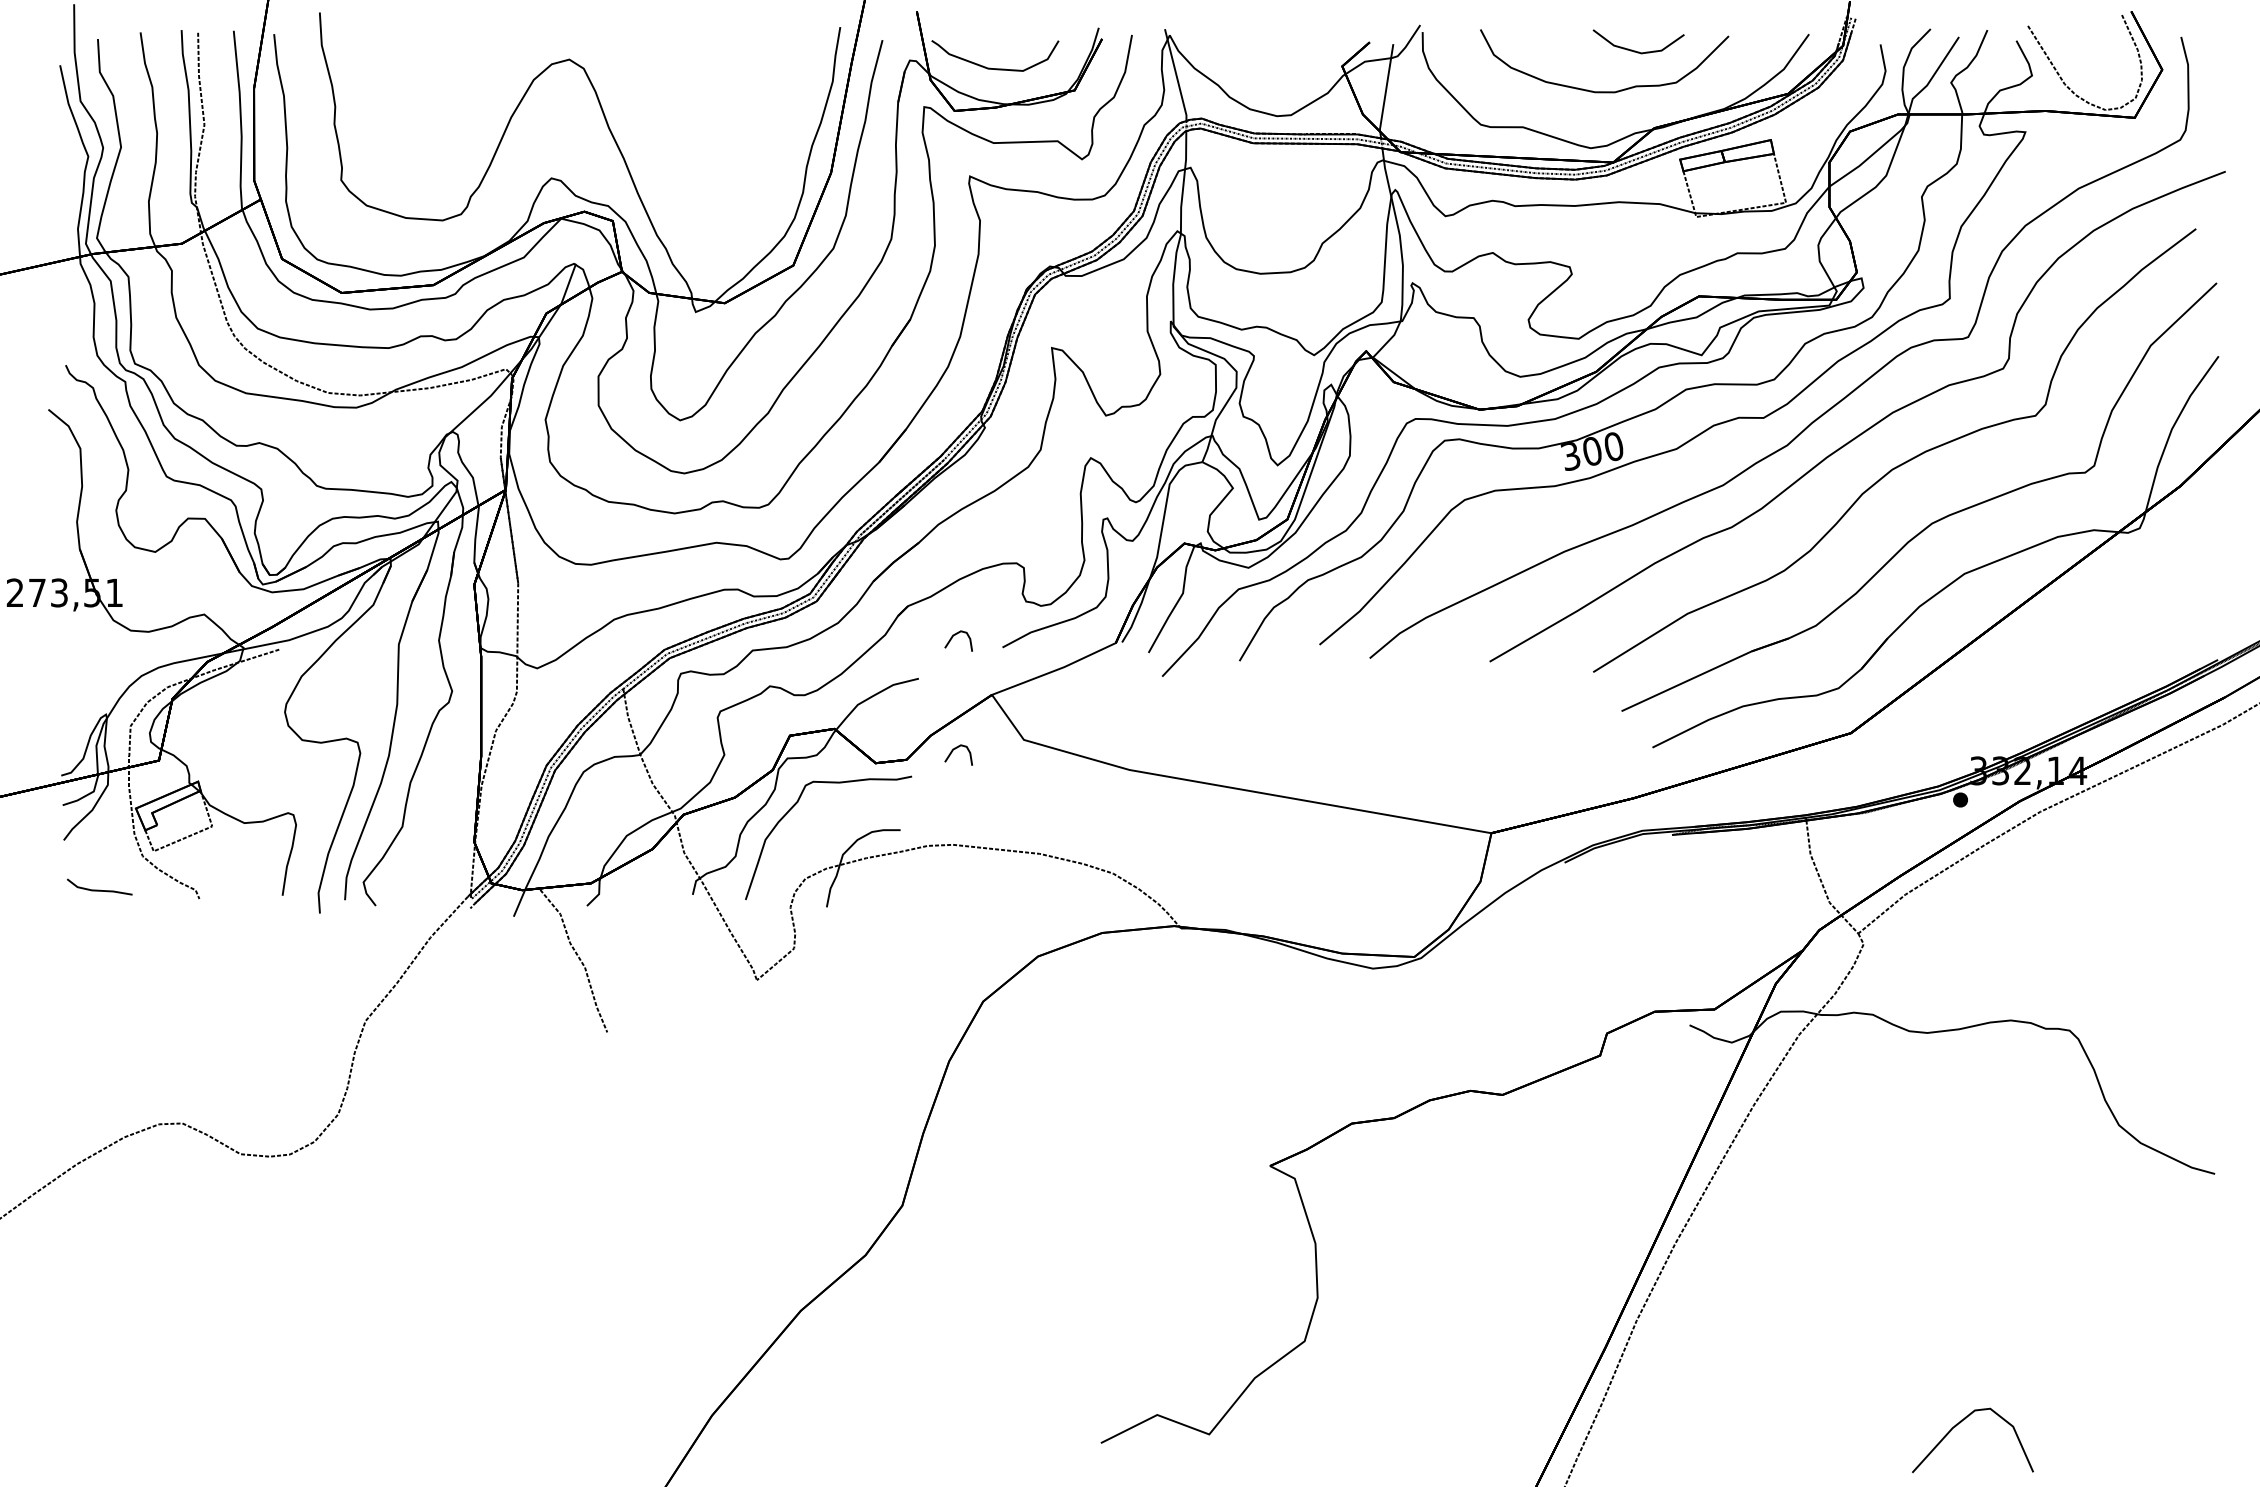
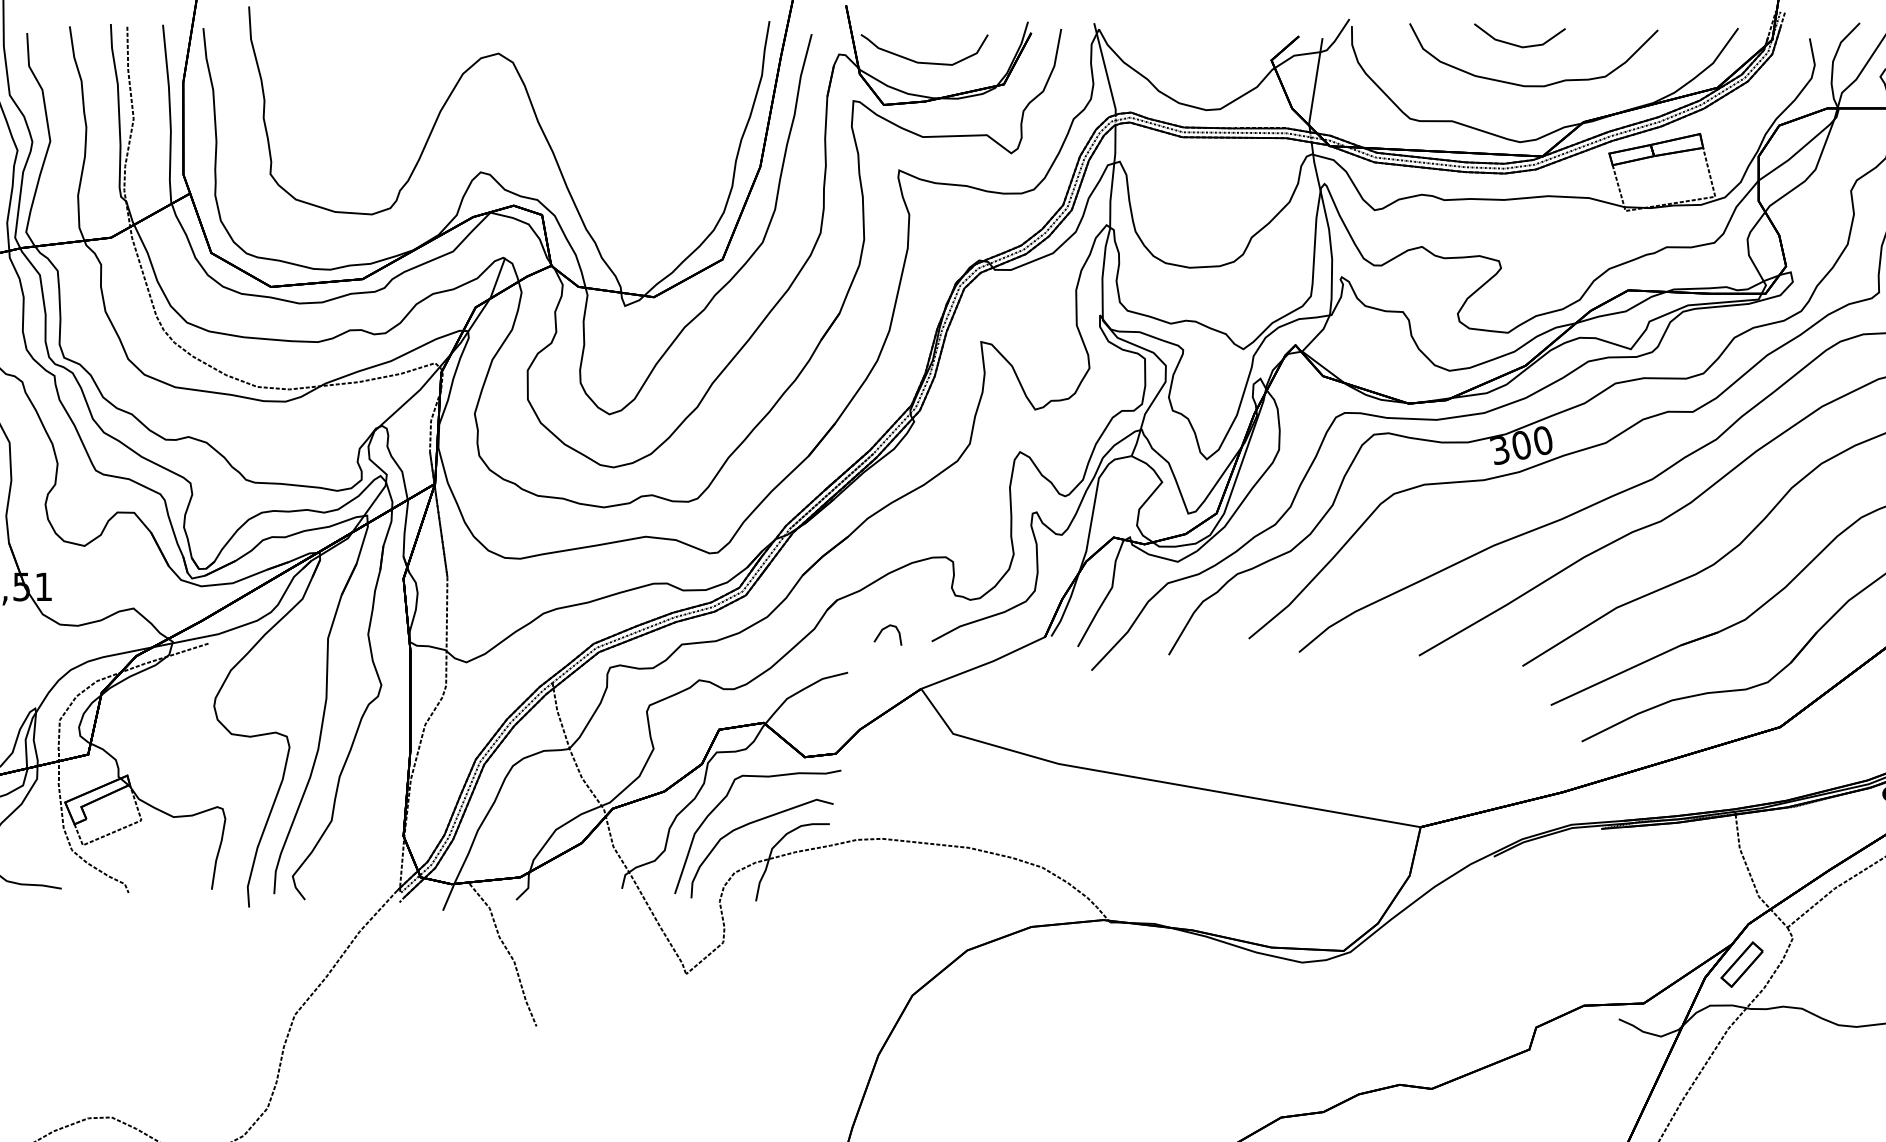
line: (1635, 50) -> (1516, 44), moved
curve: (955, 749) -> (884, 743), removed
curve: (823, 829) -> (752, 823), added
part: (1812, 970) -> (1741, 964), added

